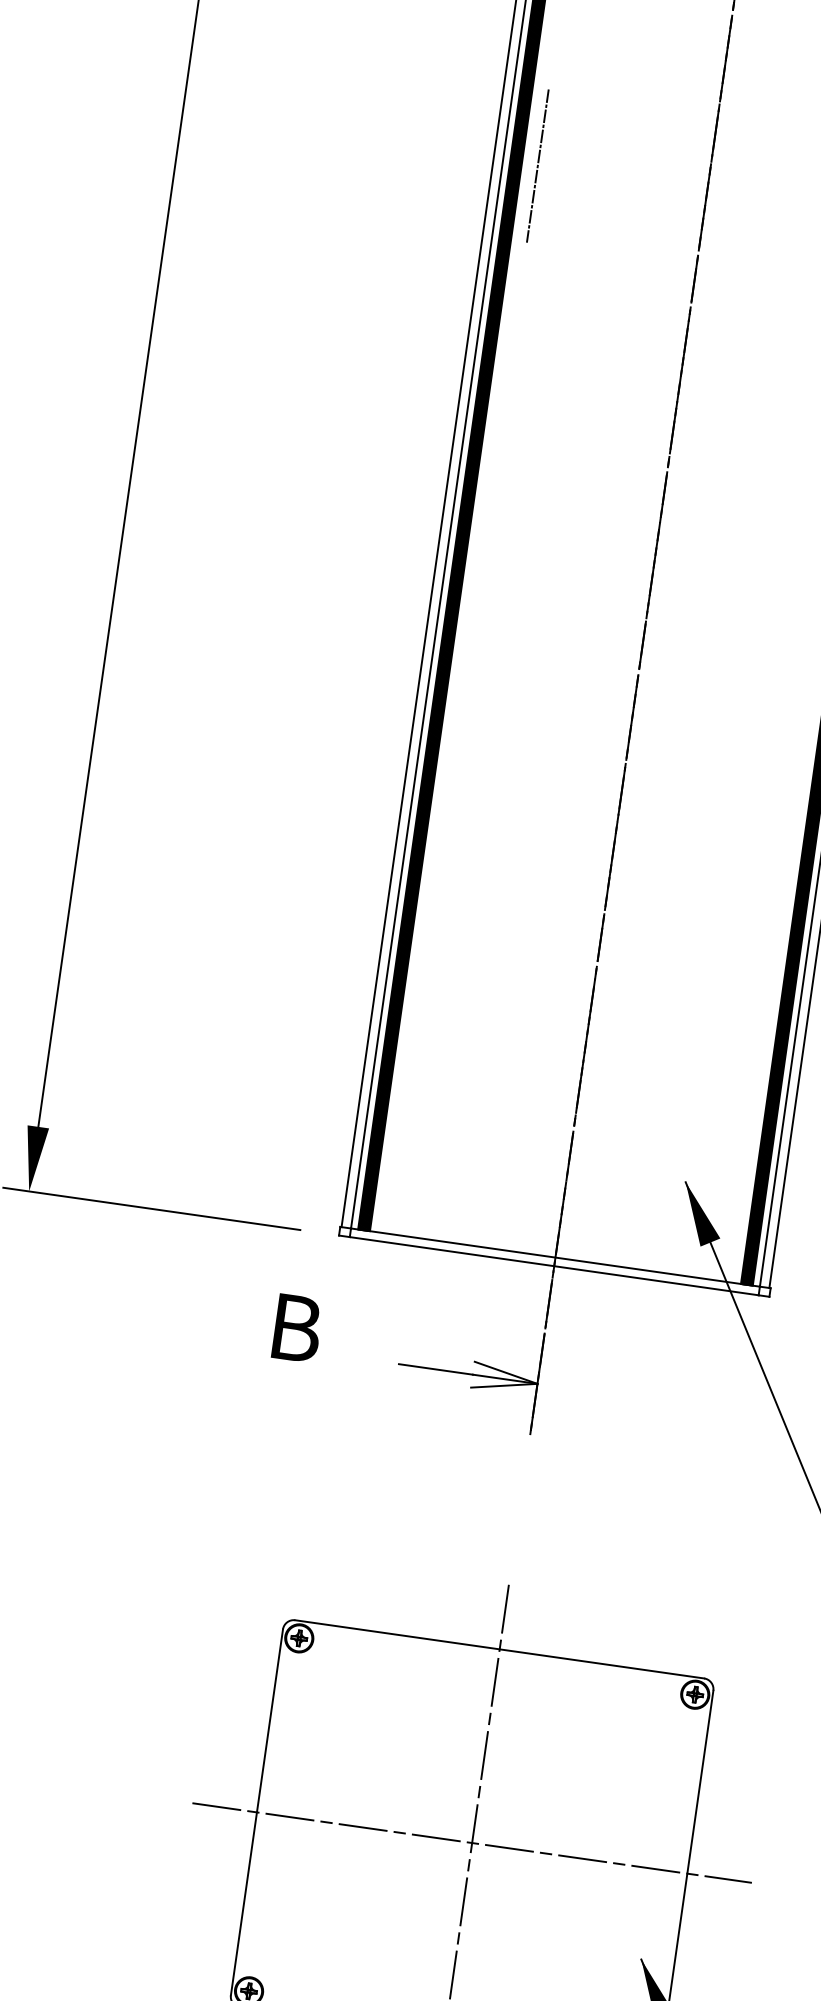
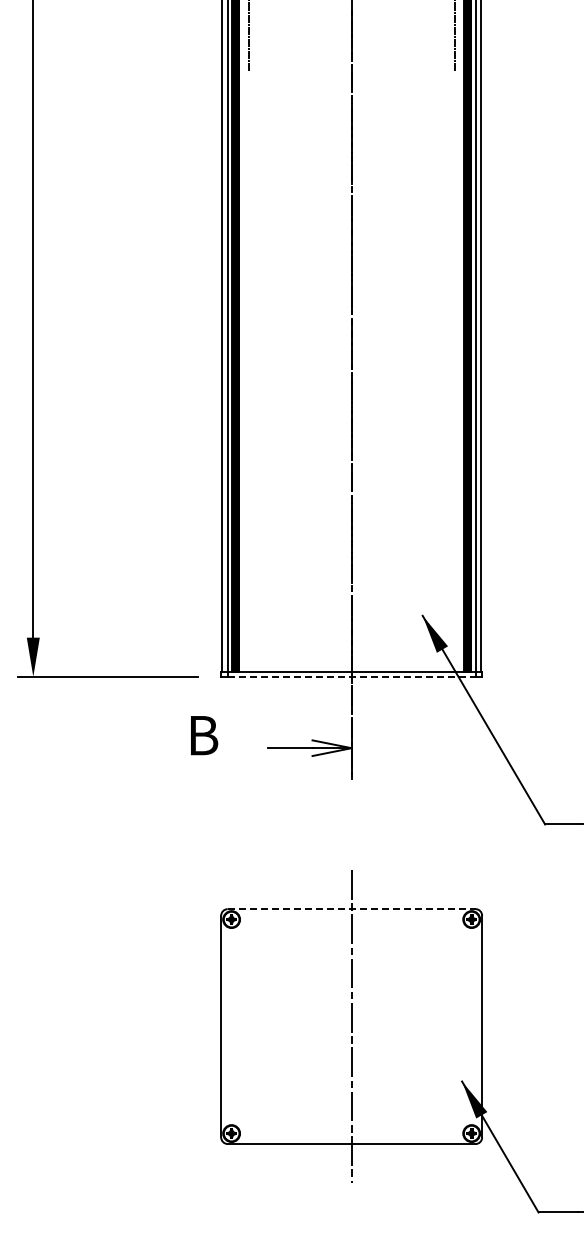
line: (554, 1265) -> (351, 676), solid -> dashed
line: (499, 1649) -> (351, 909), solid -> dashed
line: (471, 1842) -> (351, 1026), removed

